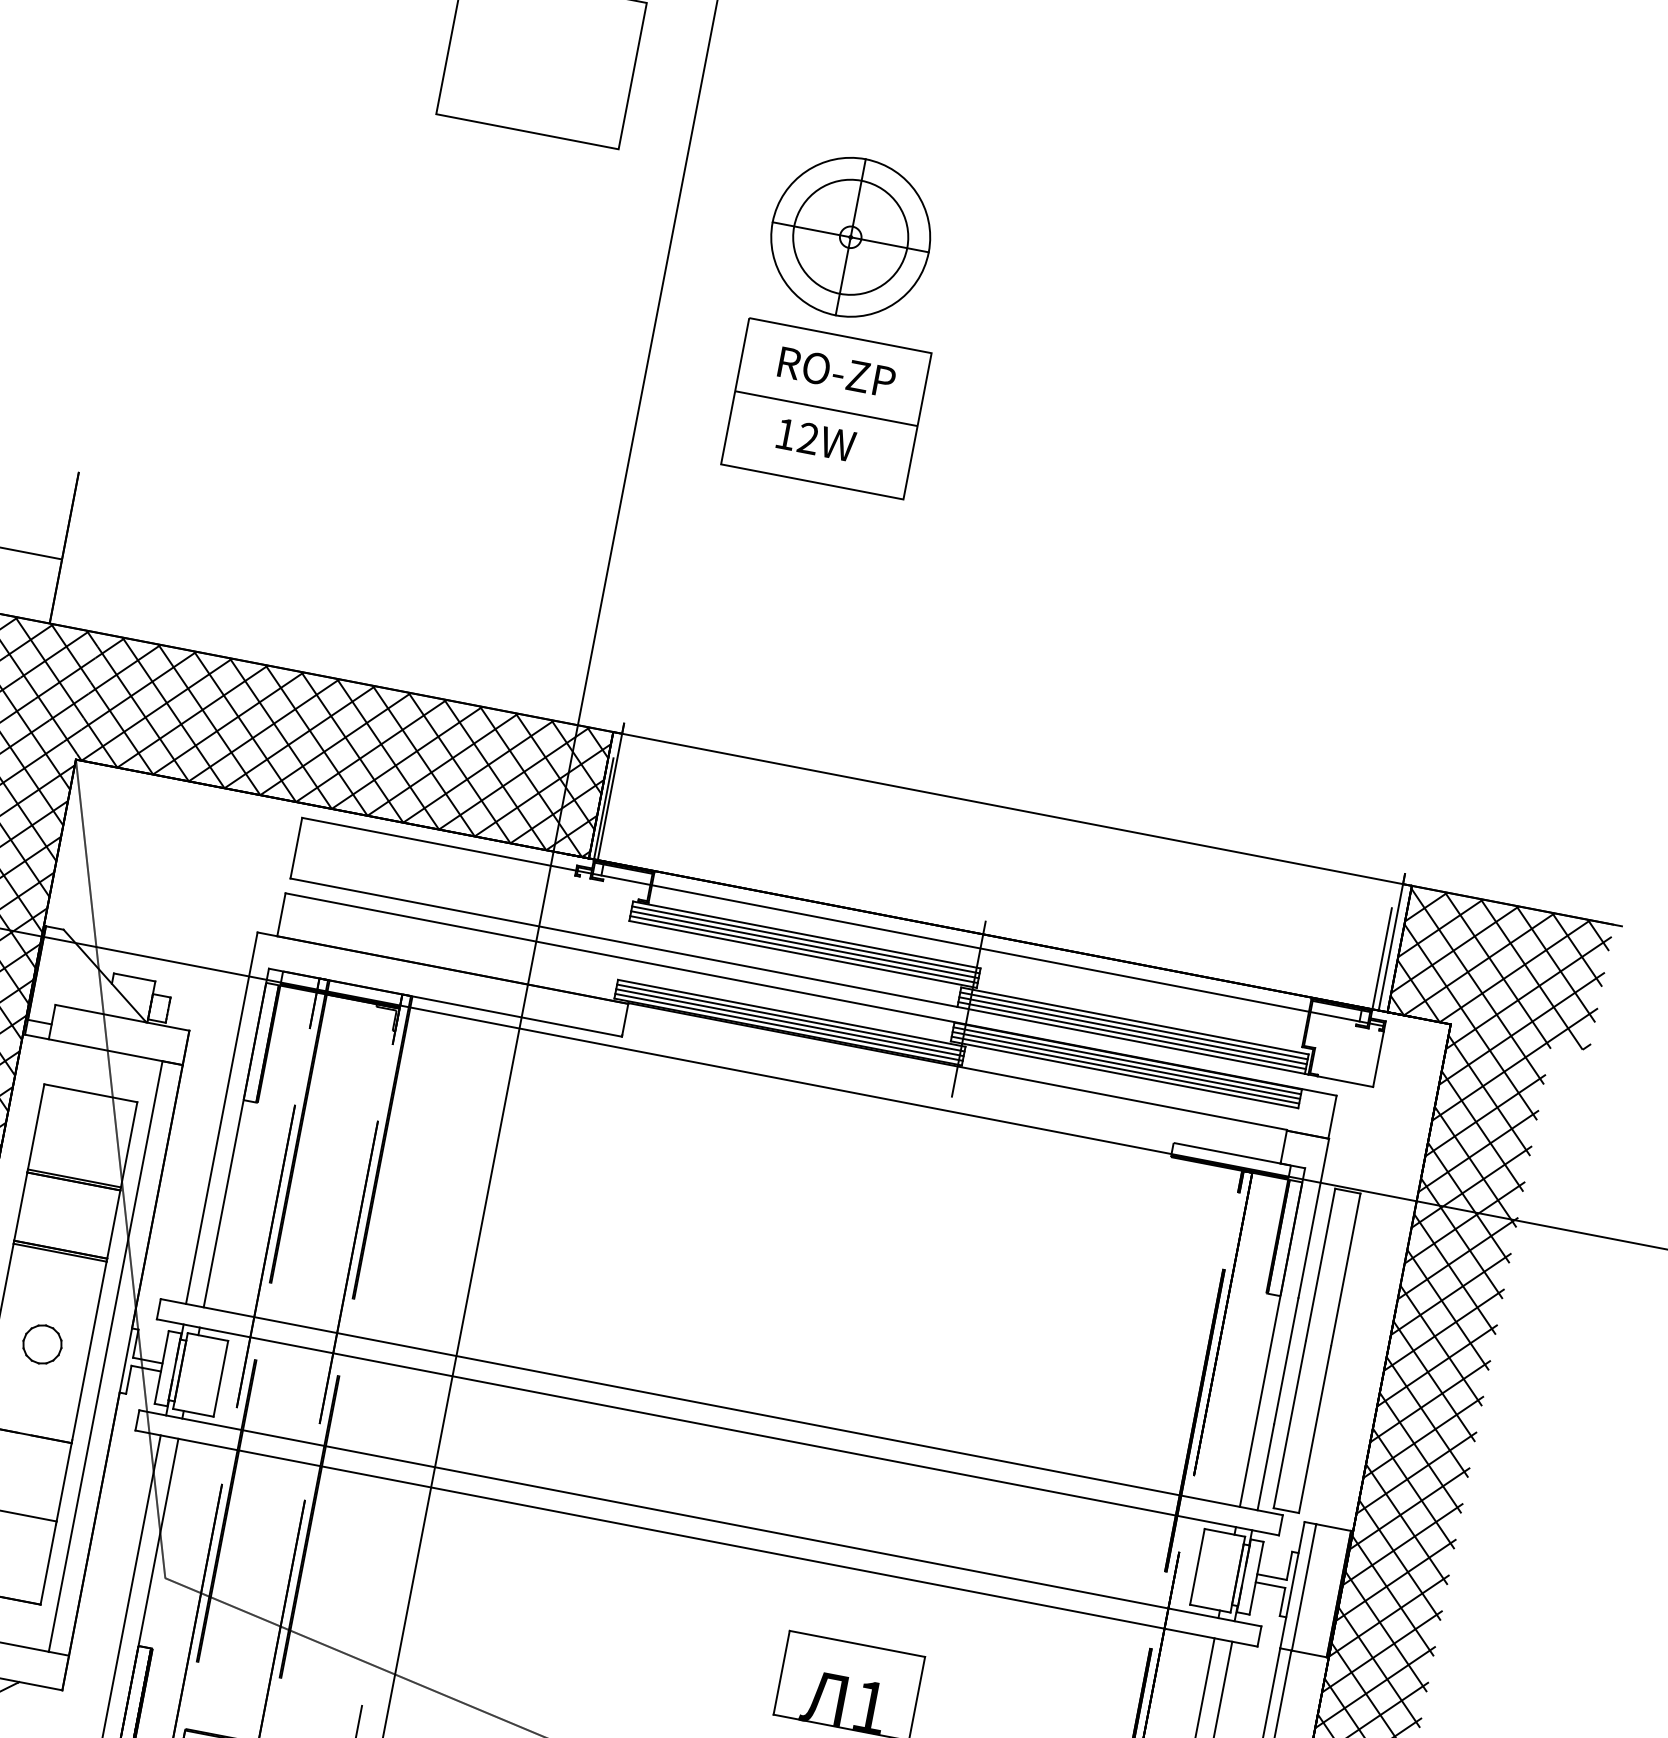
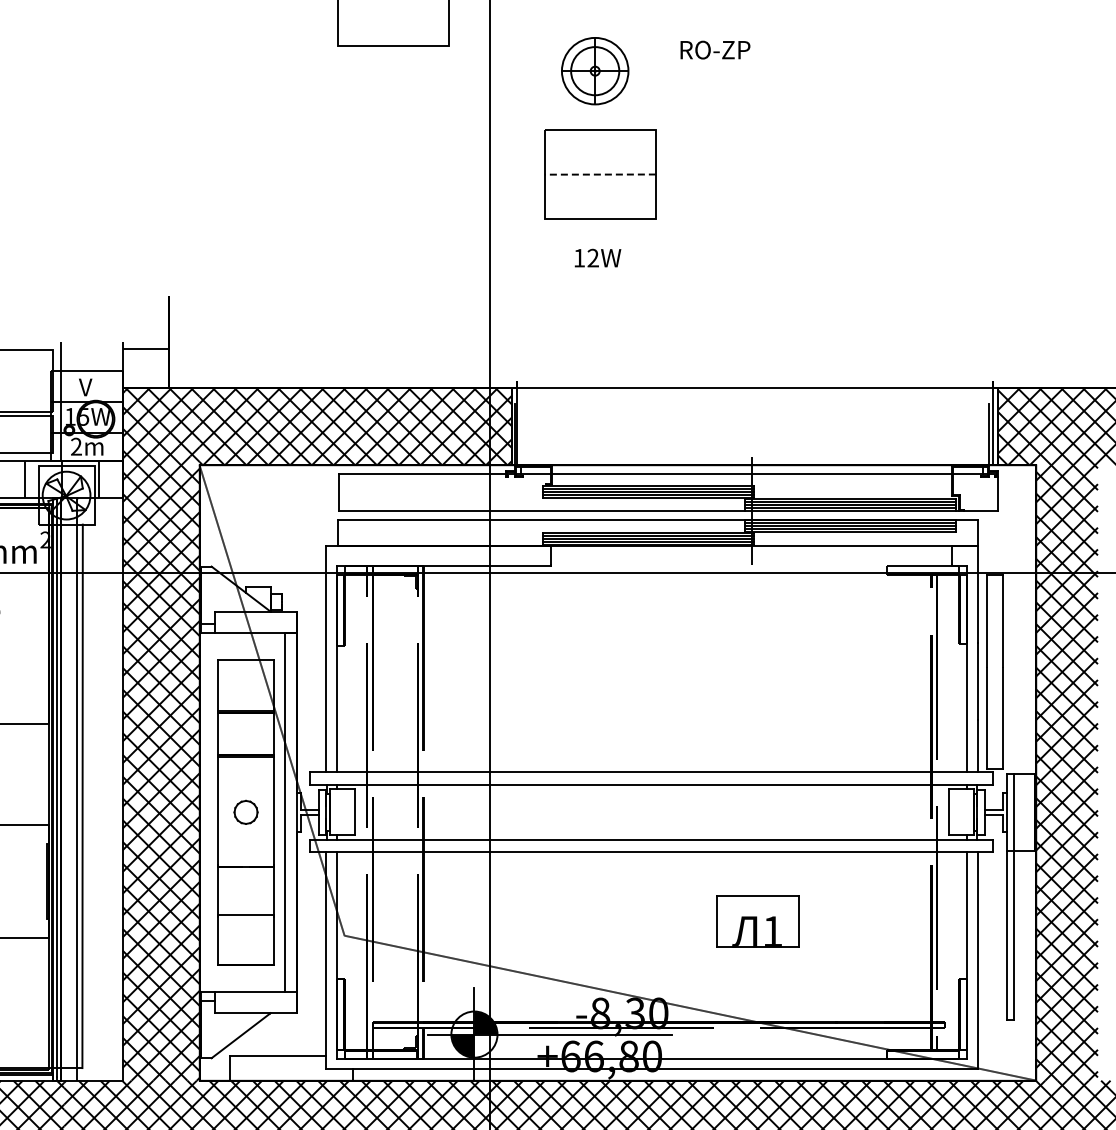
part: (849, 235) -> (594, 70), size x0.7
text: (837, 371) -> (715, 49), moved
line: (824, 408) -> (599, 174), solid -> dashed
text: (815, 438) -> (597, 257), moved

